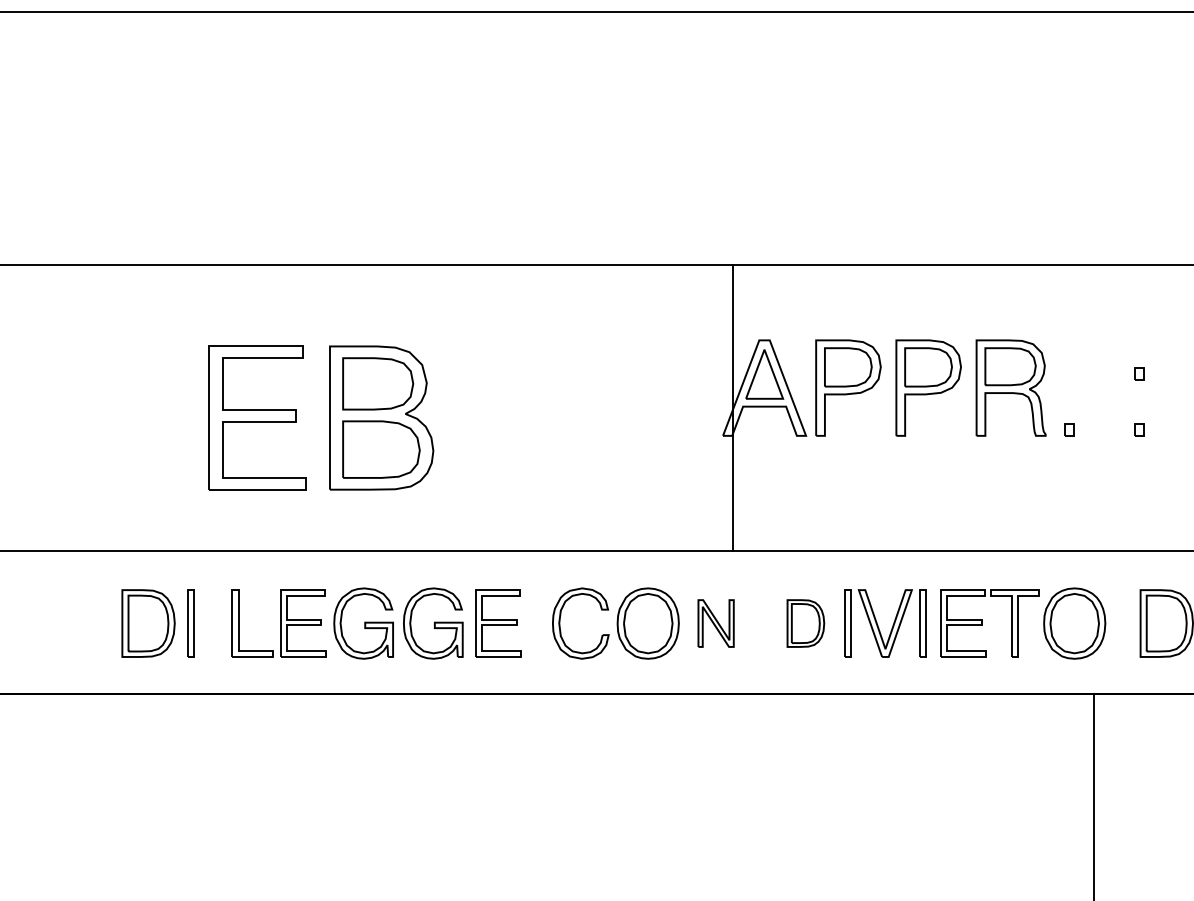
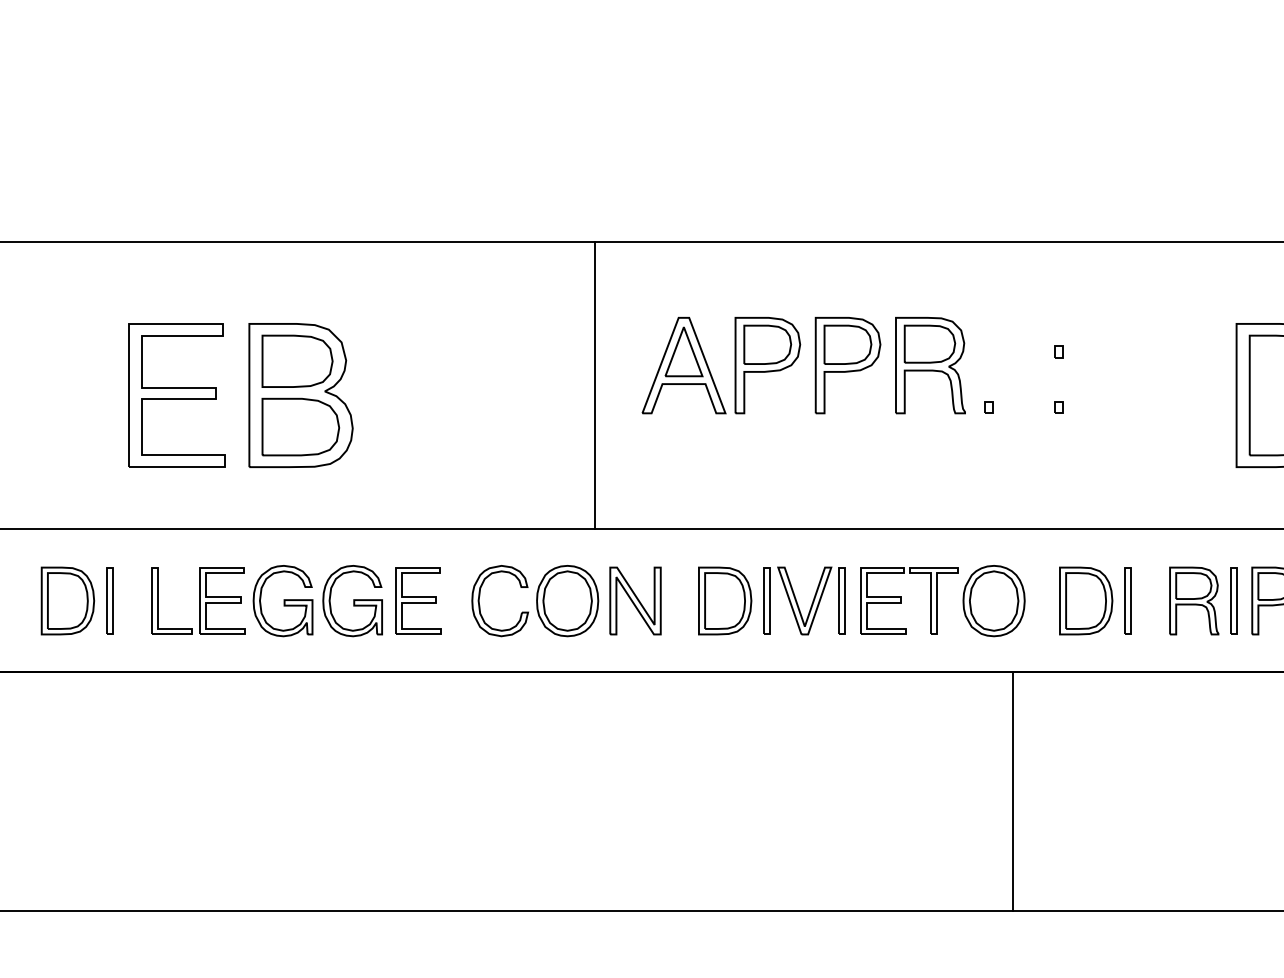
line: (733, 408) -> (595, 385), moved
part: (716, 623) -> (635, 600), size x1.43
part: (806, 623) -> (725, 600), size x1.43

